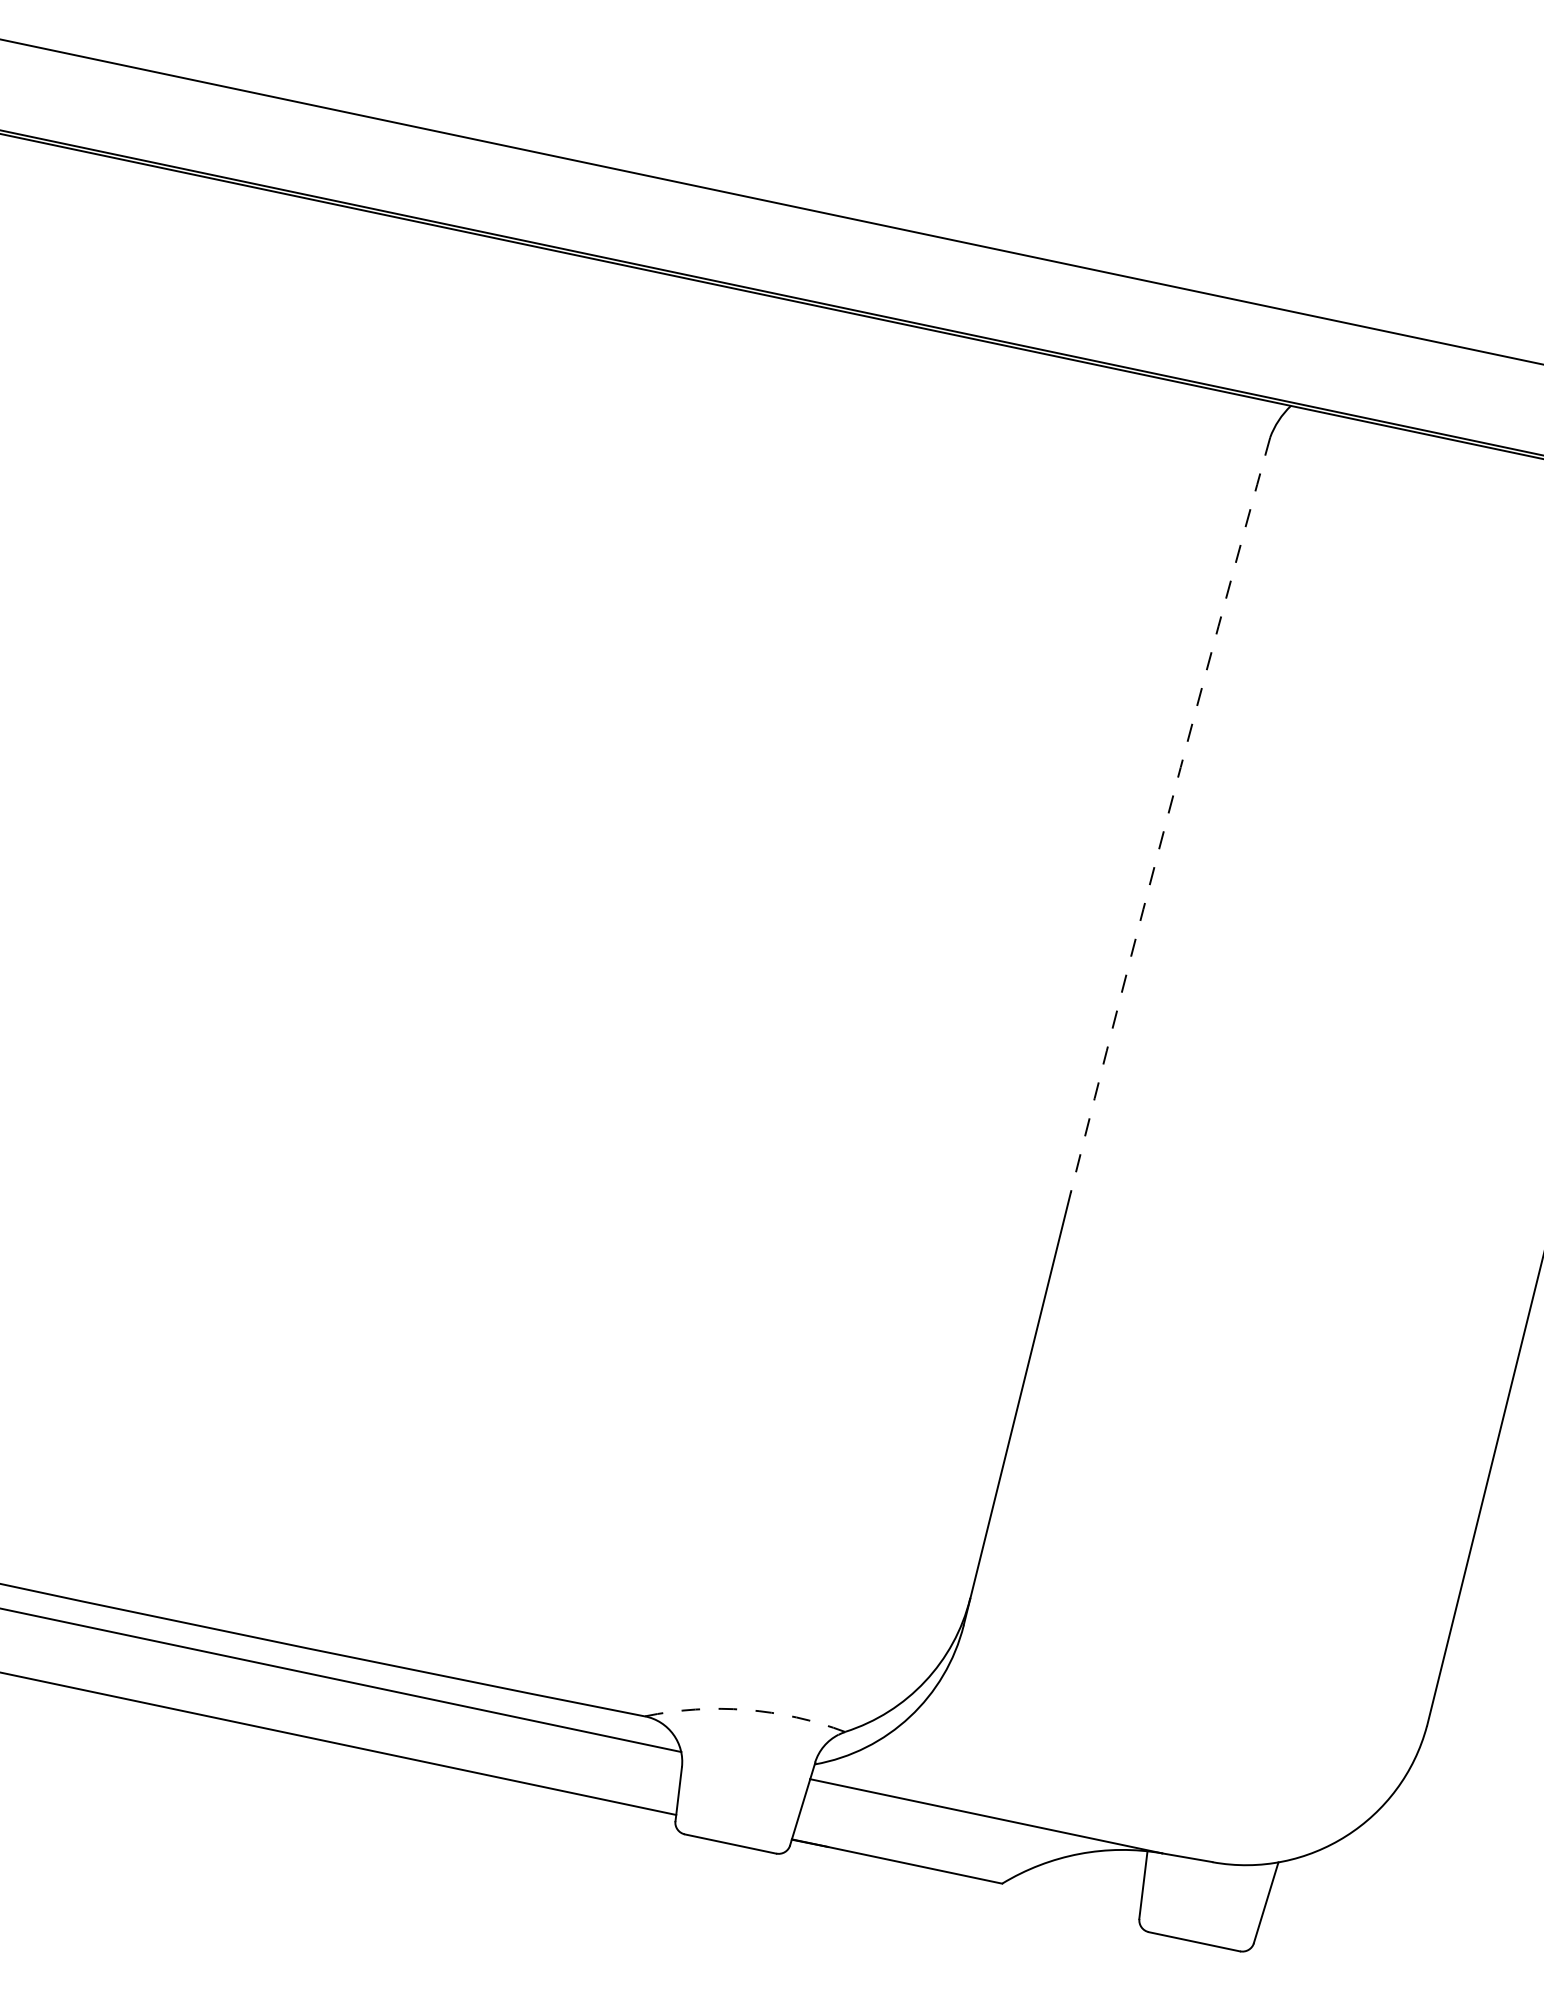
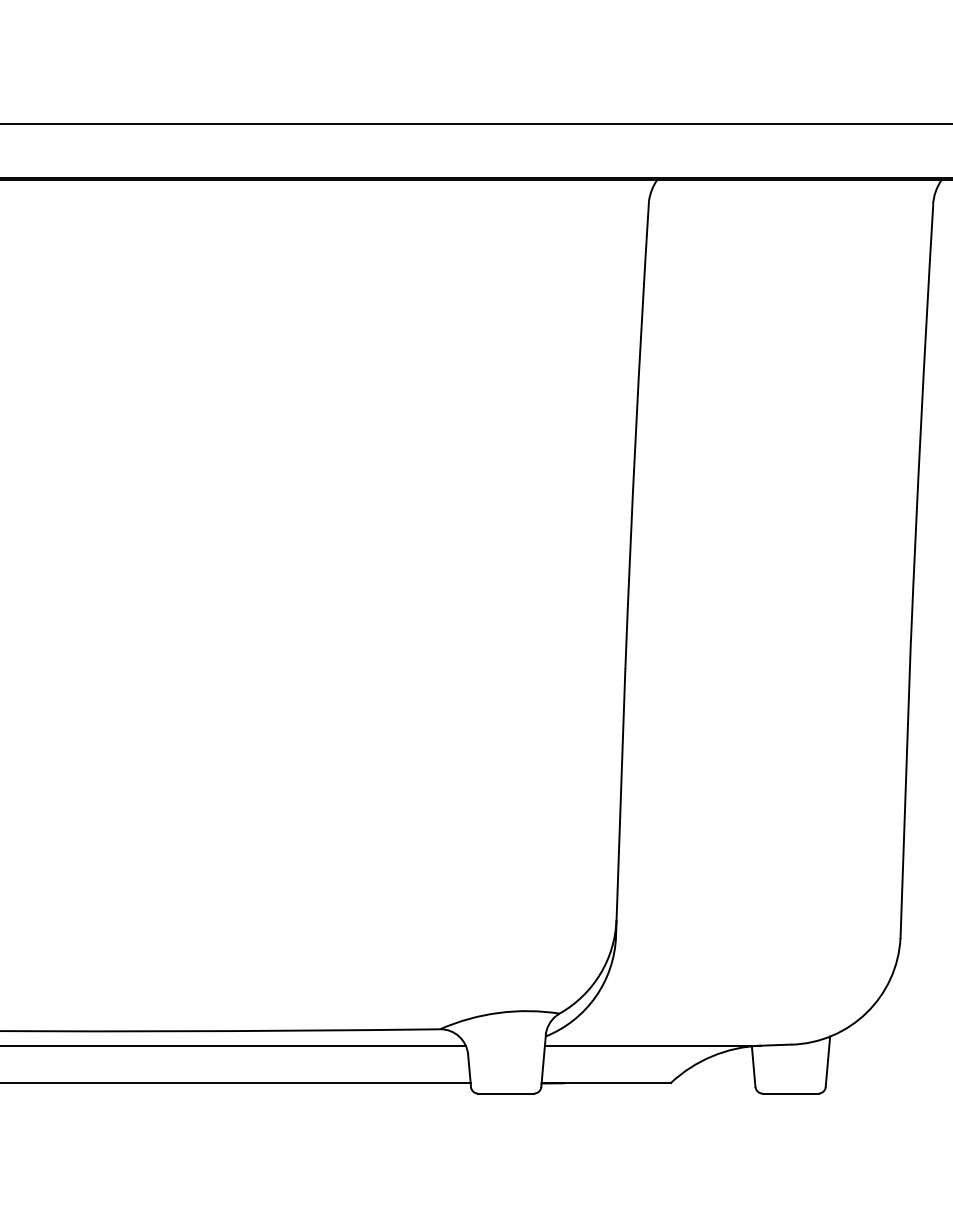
arc: (1167, 815) -> (635, 435), dashed -> solid
arc: (745, 1709) -> (498, 1012), dashed -> solid

